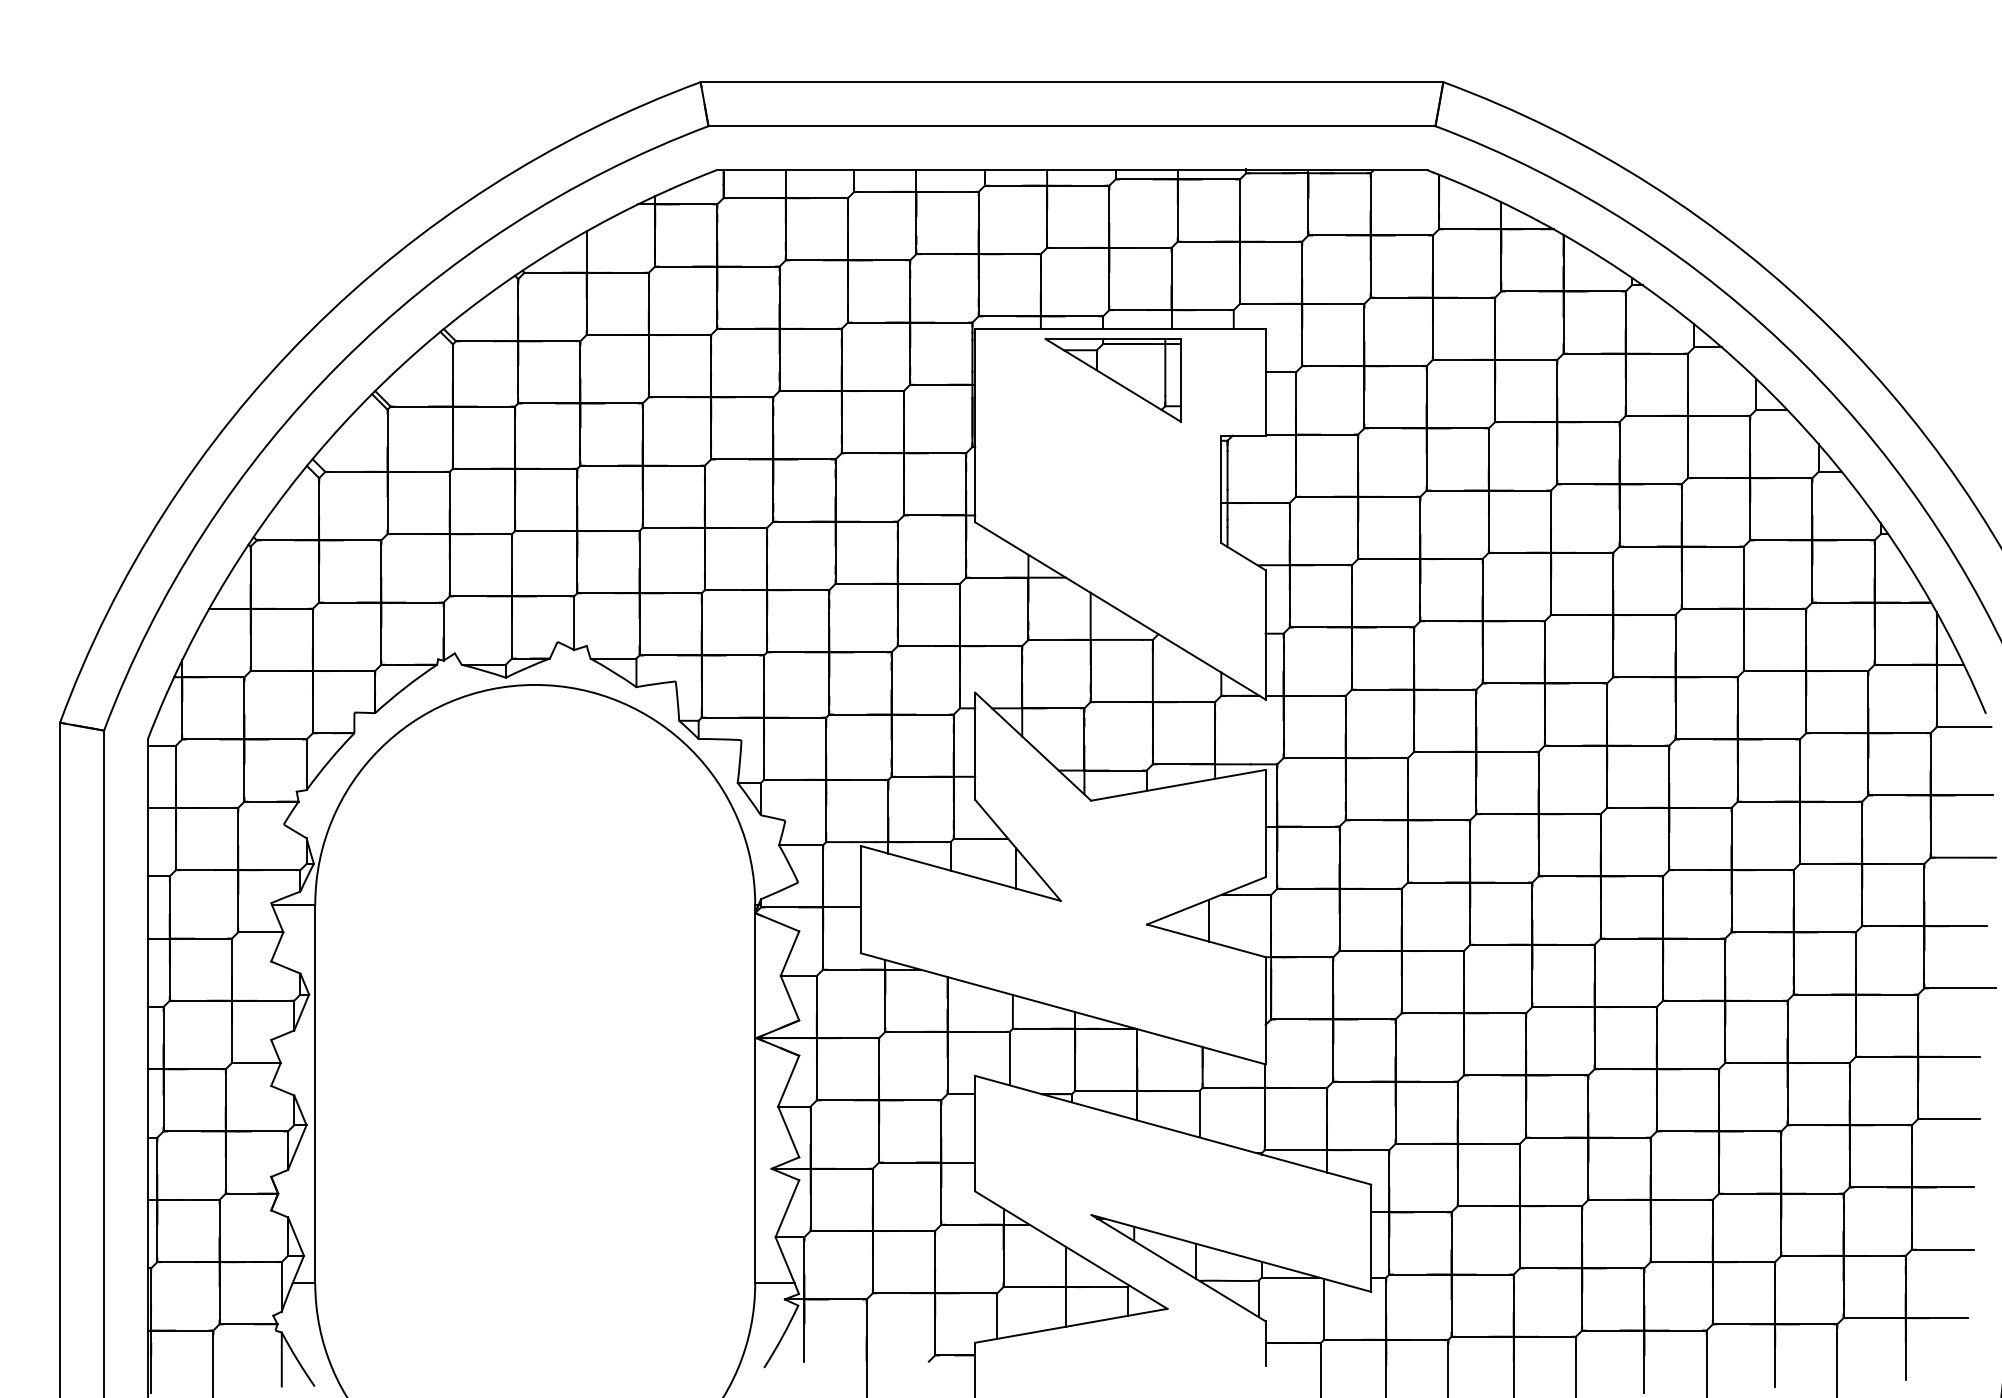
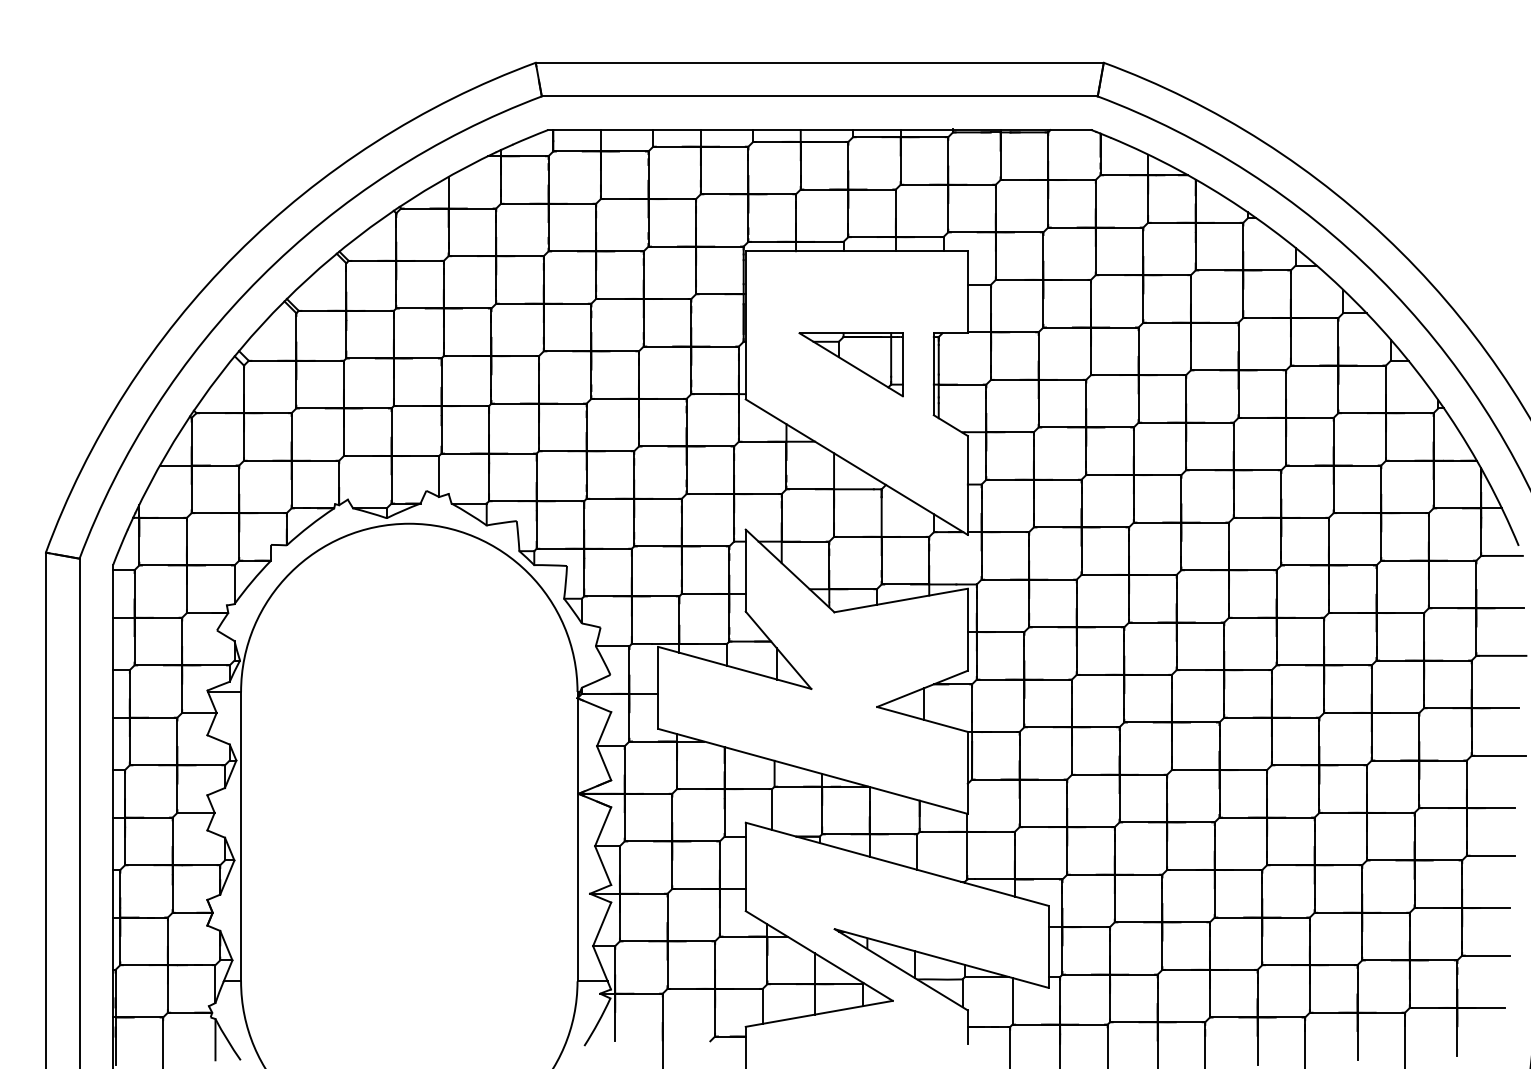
part: (1112, 379) -> (850, 364), moved

